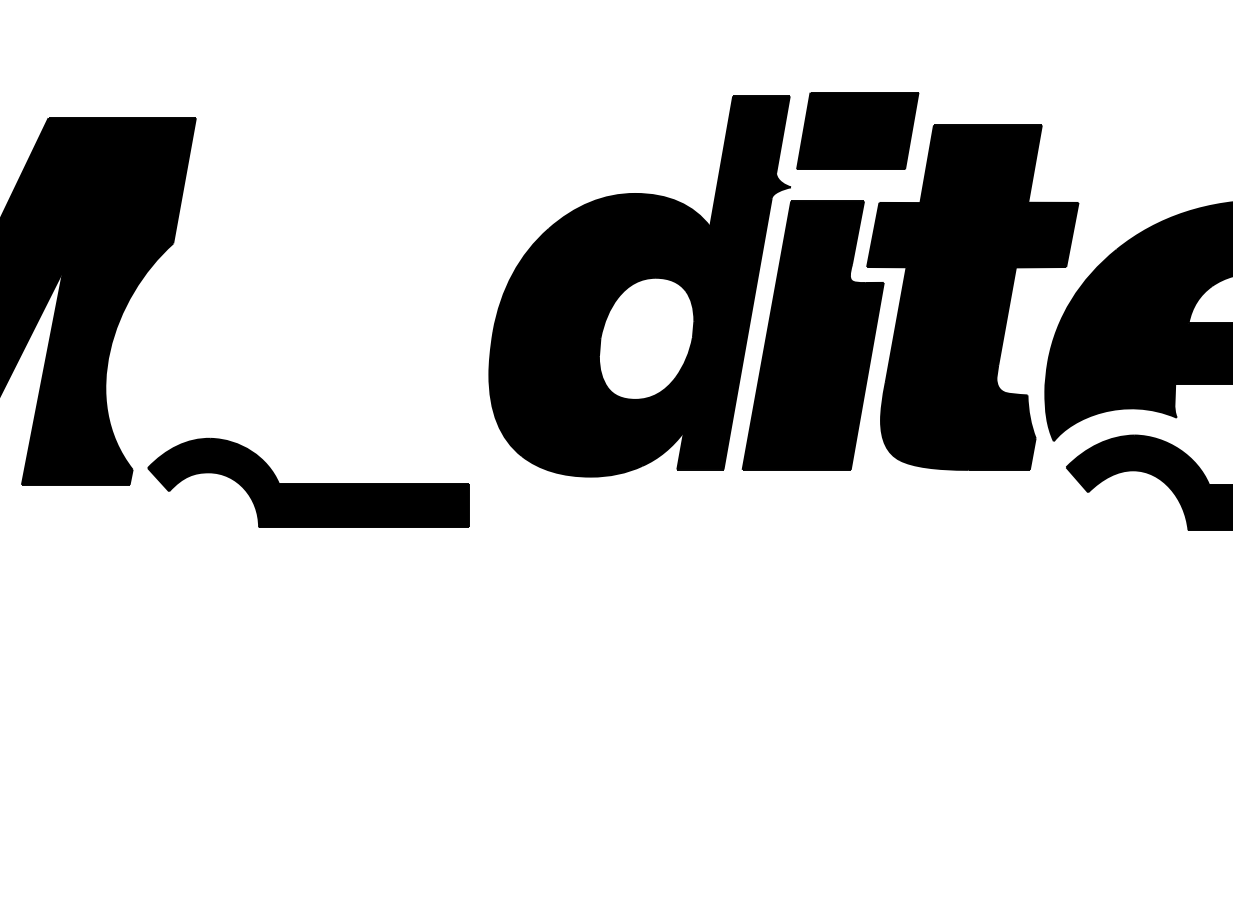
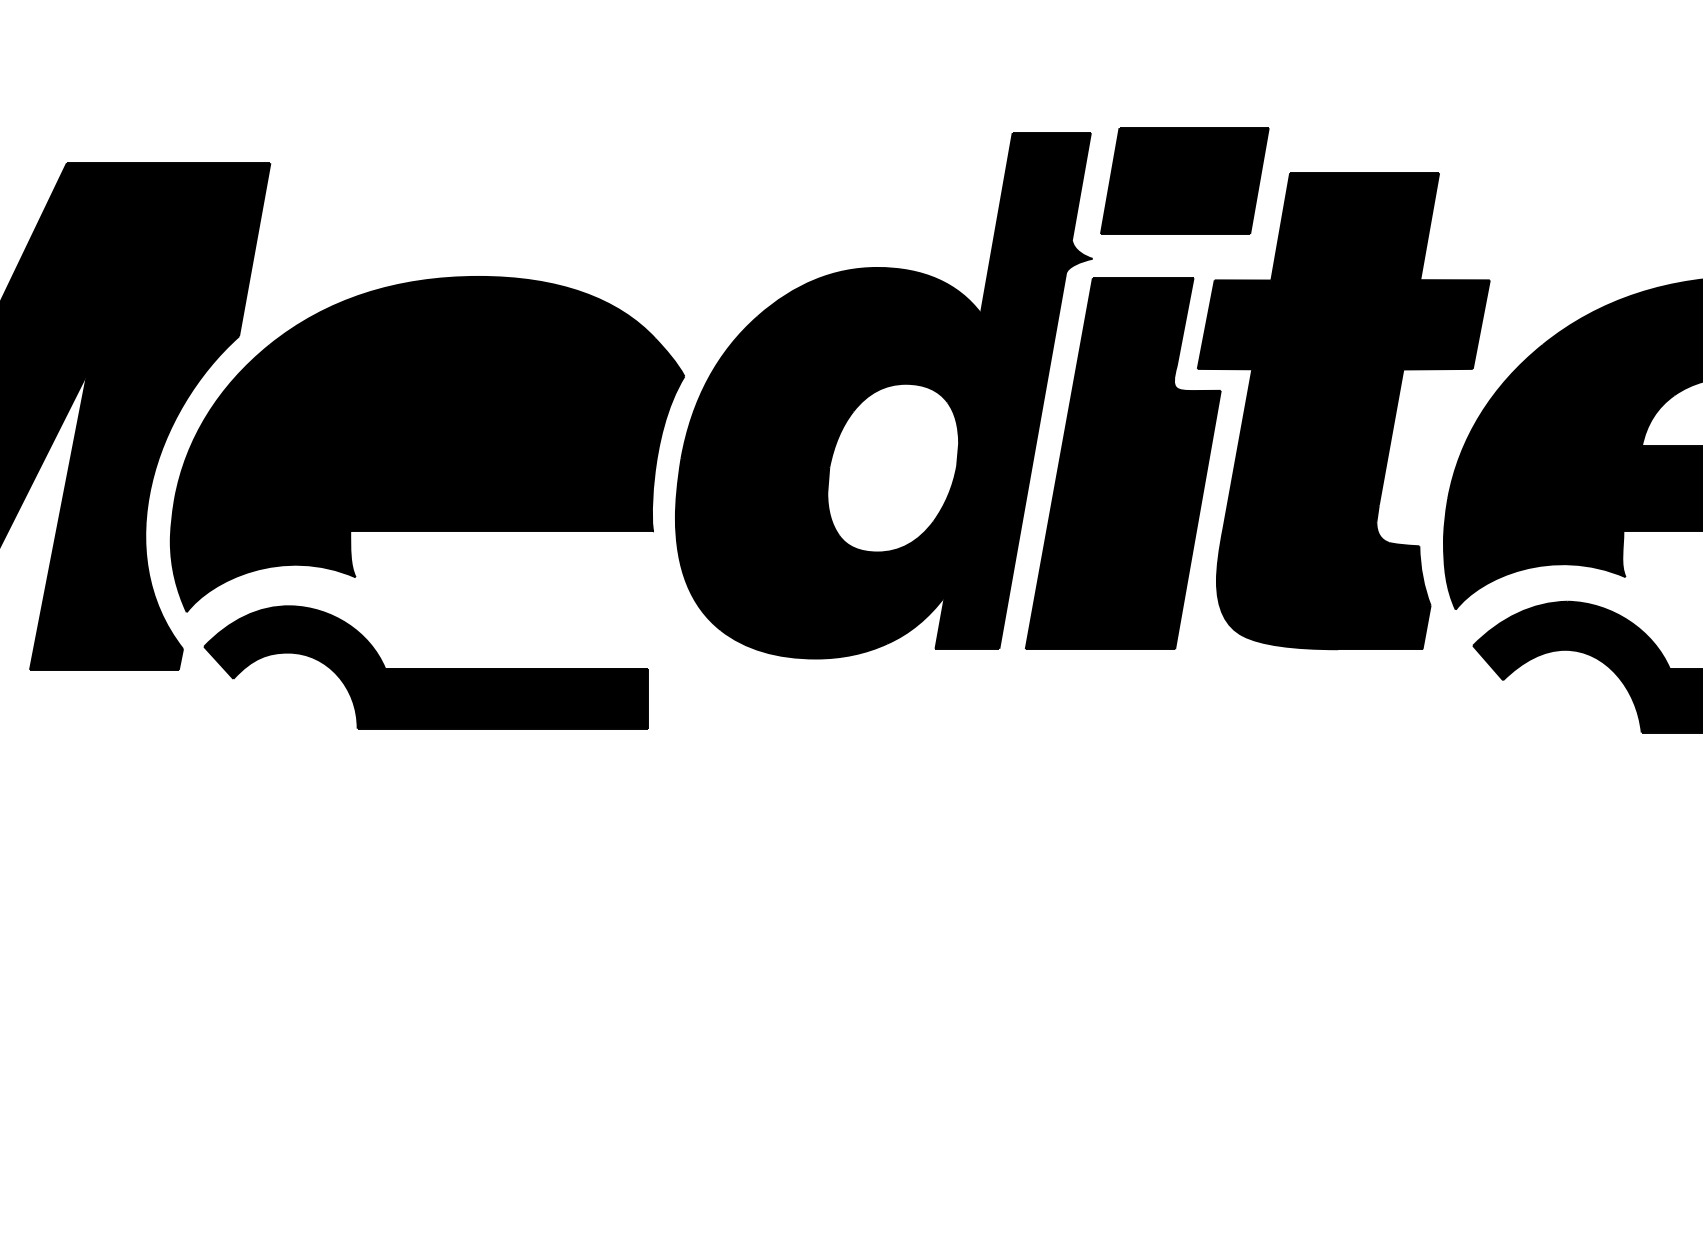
part: (308, 321) -> (426, 444), added

